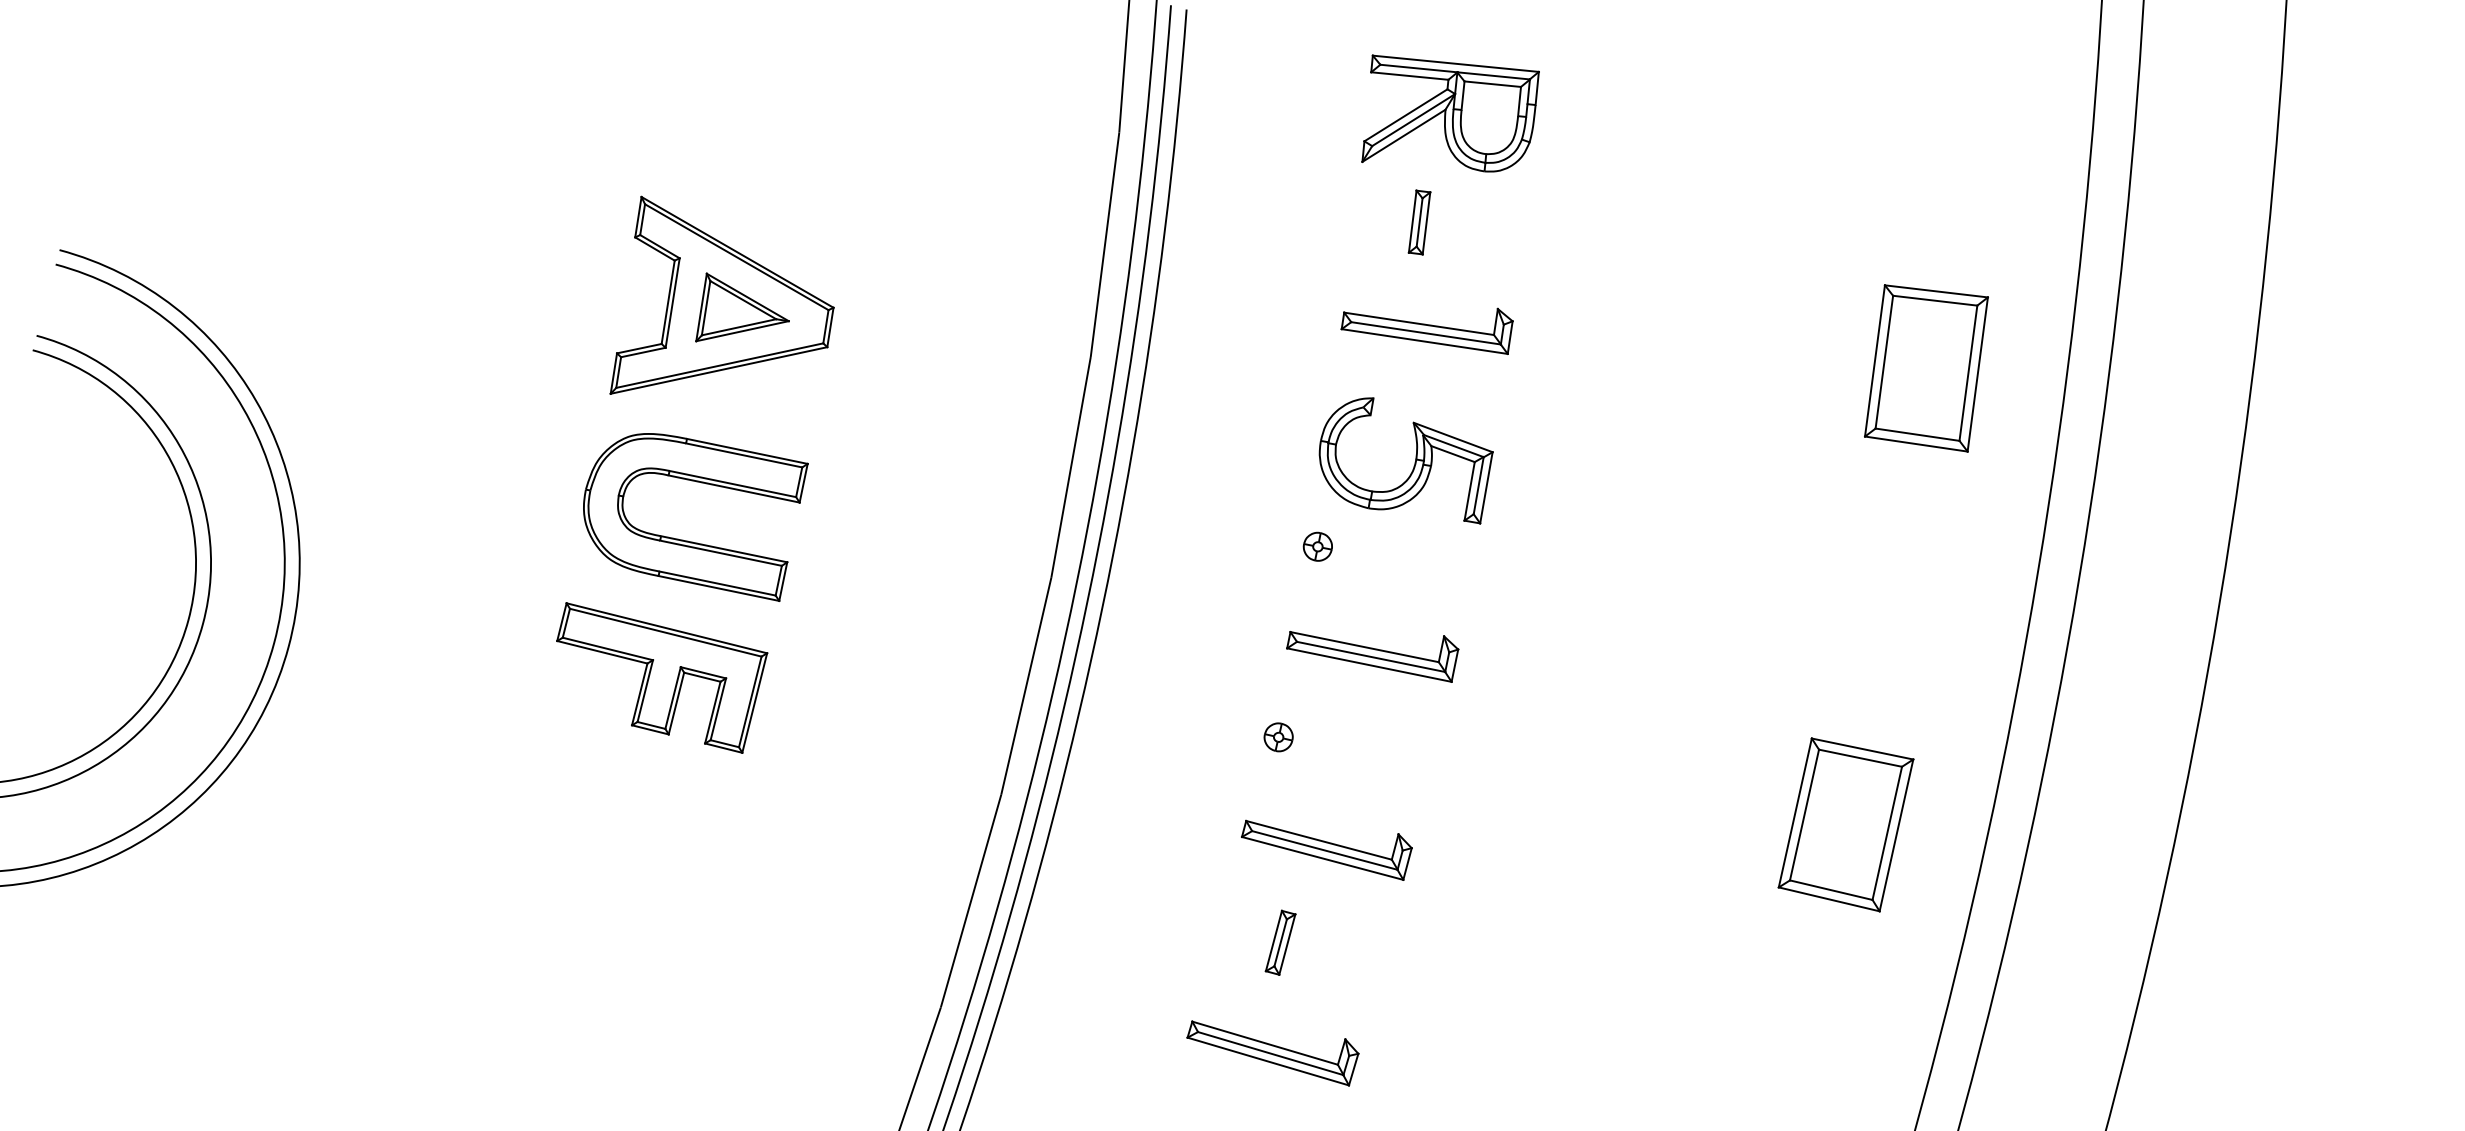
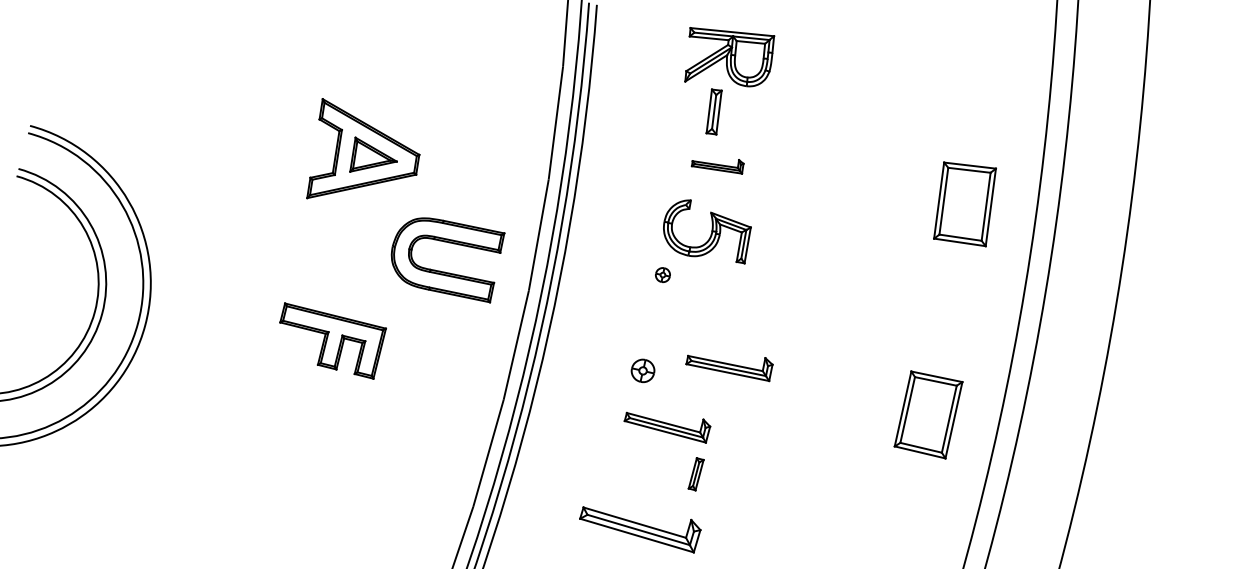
part: (1418, 221) -> (713, 111), size x1.4
part: (1426, 330) -> (717, 166), size x0.6
part: (1925, 368) -> (964, 204), moved
part: (690, 539) -> (445, 271), moved
part: (1372, 656) -> (729, 368), moved
part: (1279, 736) -> (643, 370), size x1.6
part: (1279, 943) -> (695, 474), moved
part: (1273, 1052) -> (640, 529), size x1.4

